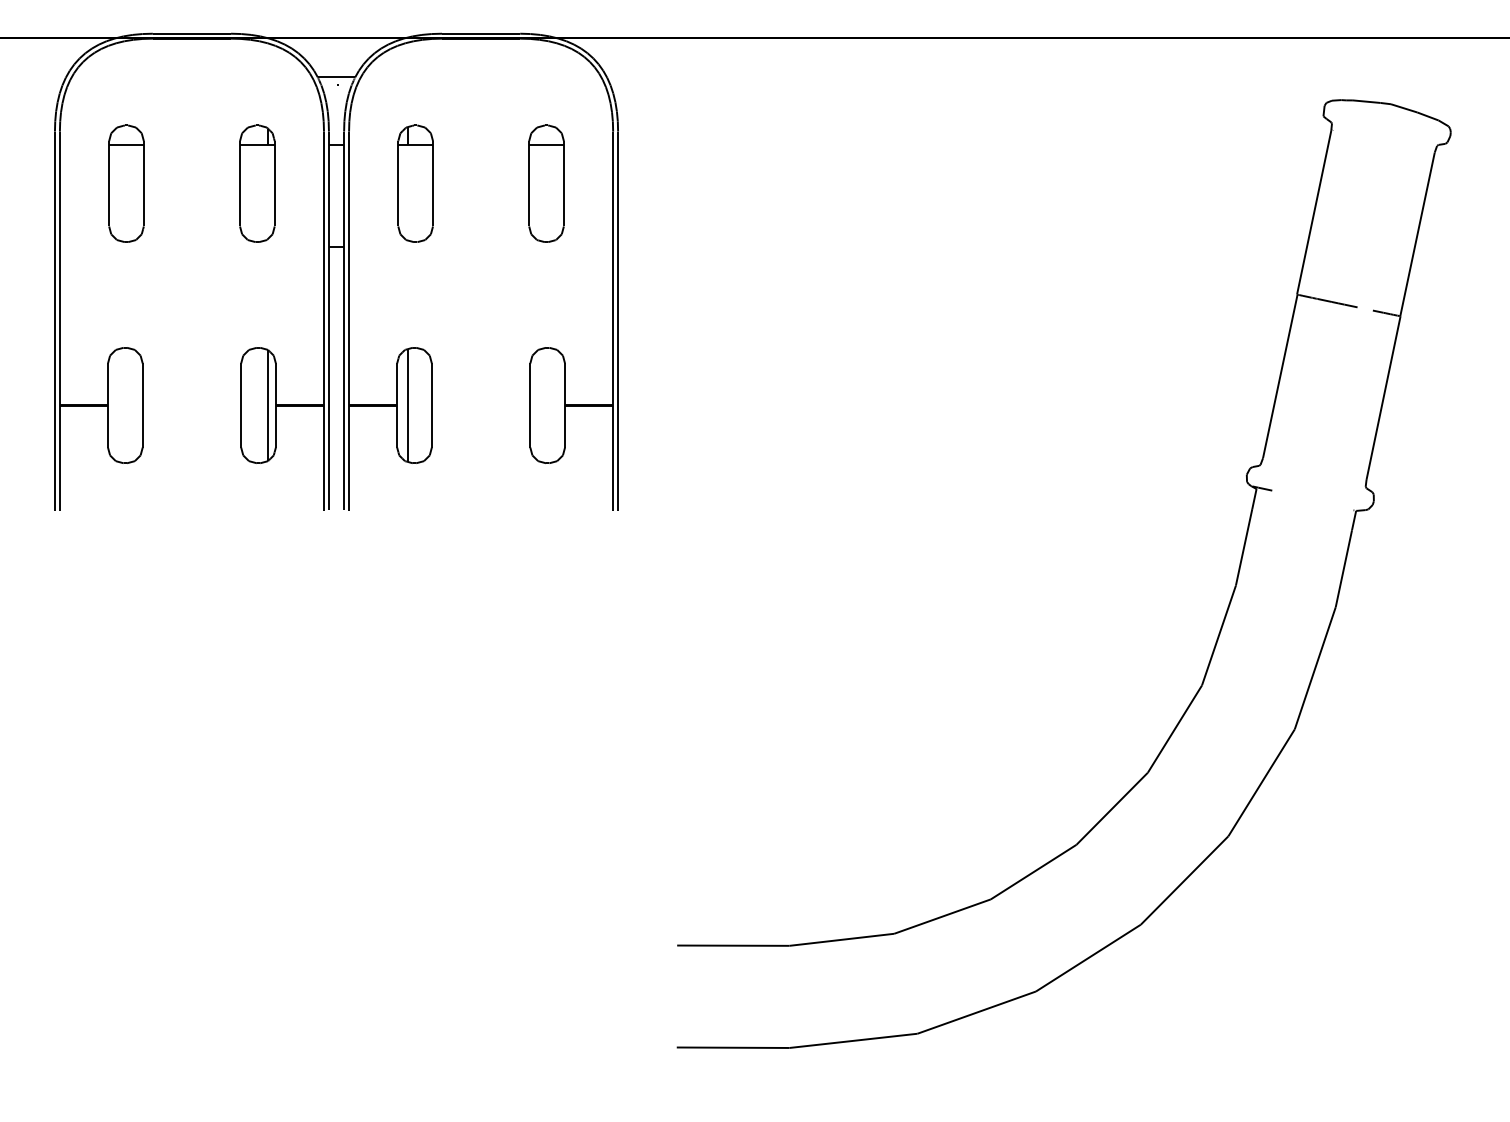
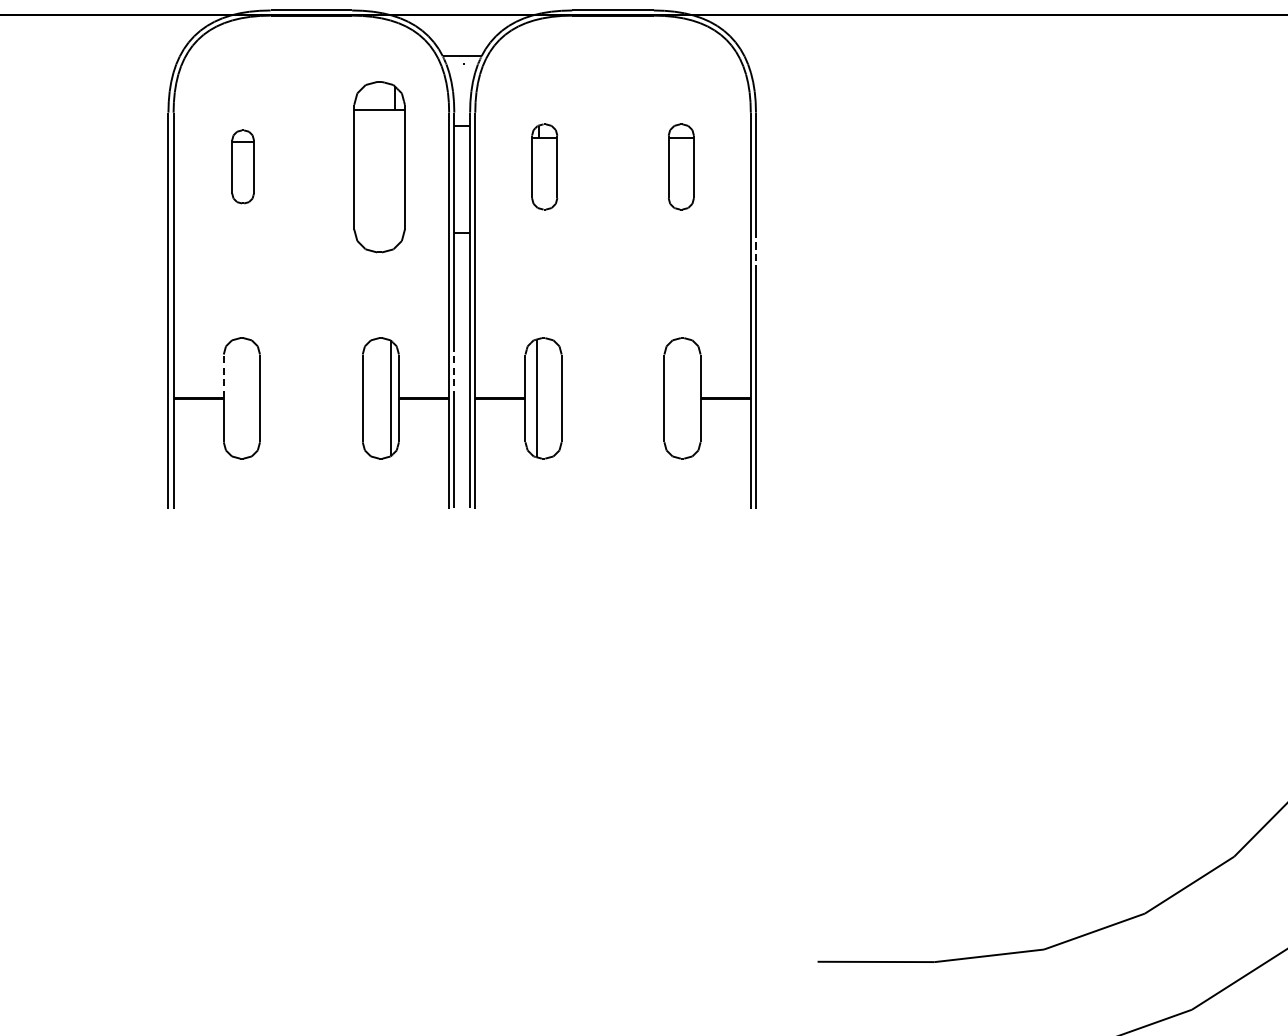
part: (126, 183) -> (243, 166), size x0.6
part: (257, 183) -> (379, 166), size x1.4
part: (415, 183) -> (544, 166), size x0.7
part: (546, 183) -> (681, 166), size x0.7
line: (618, 267) -> (756, 254), solid -> dashed
line: (328, 382) -> (453, 374), solid -> dashed
line: (108, 384) -> (224, 376), solid -> dashed

